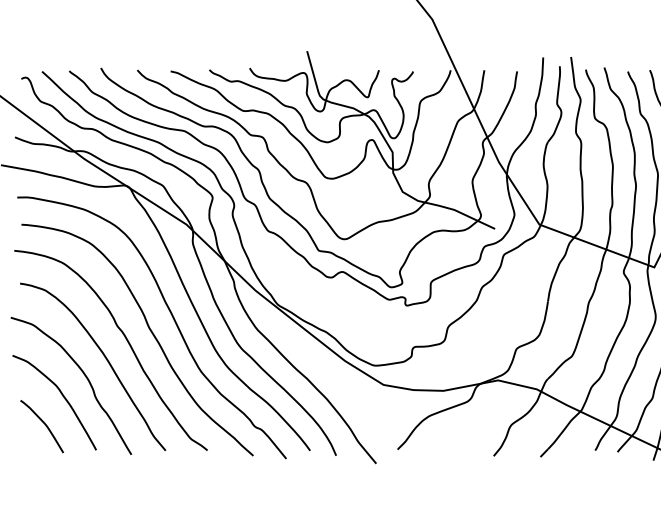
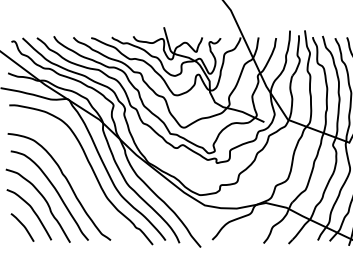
curve: (150, 334) -> (80, 178), removed

